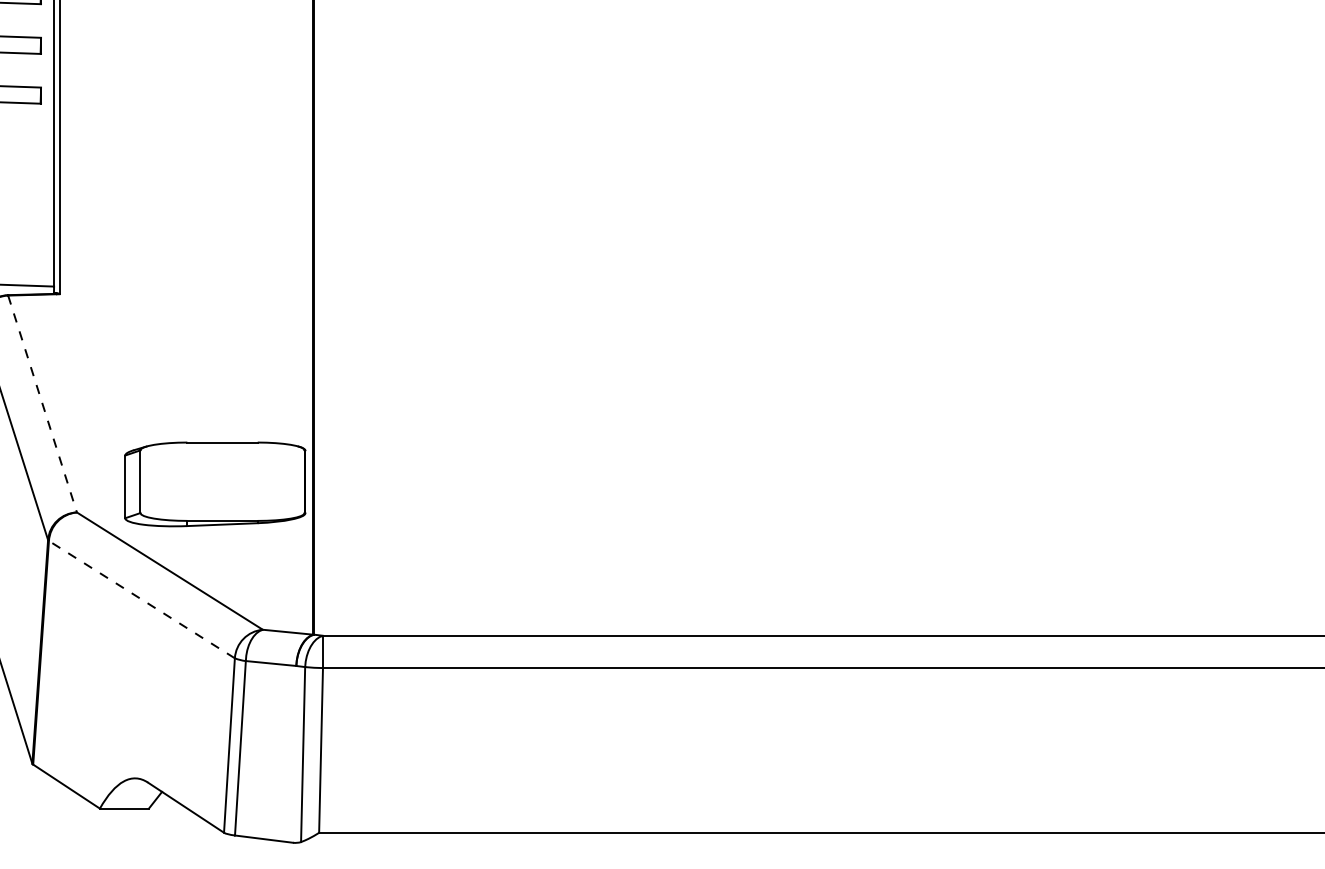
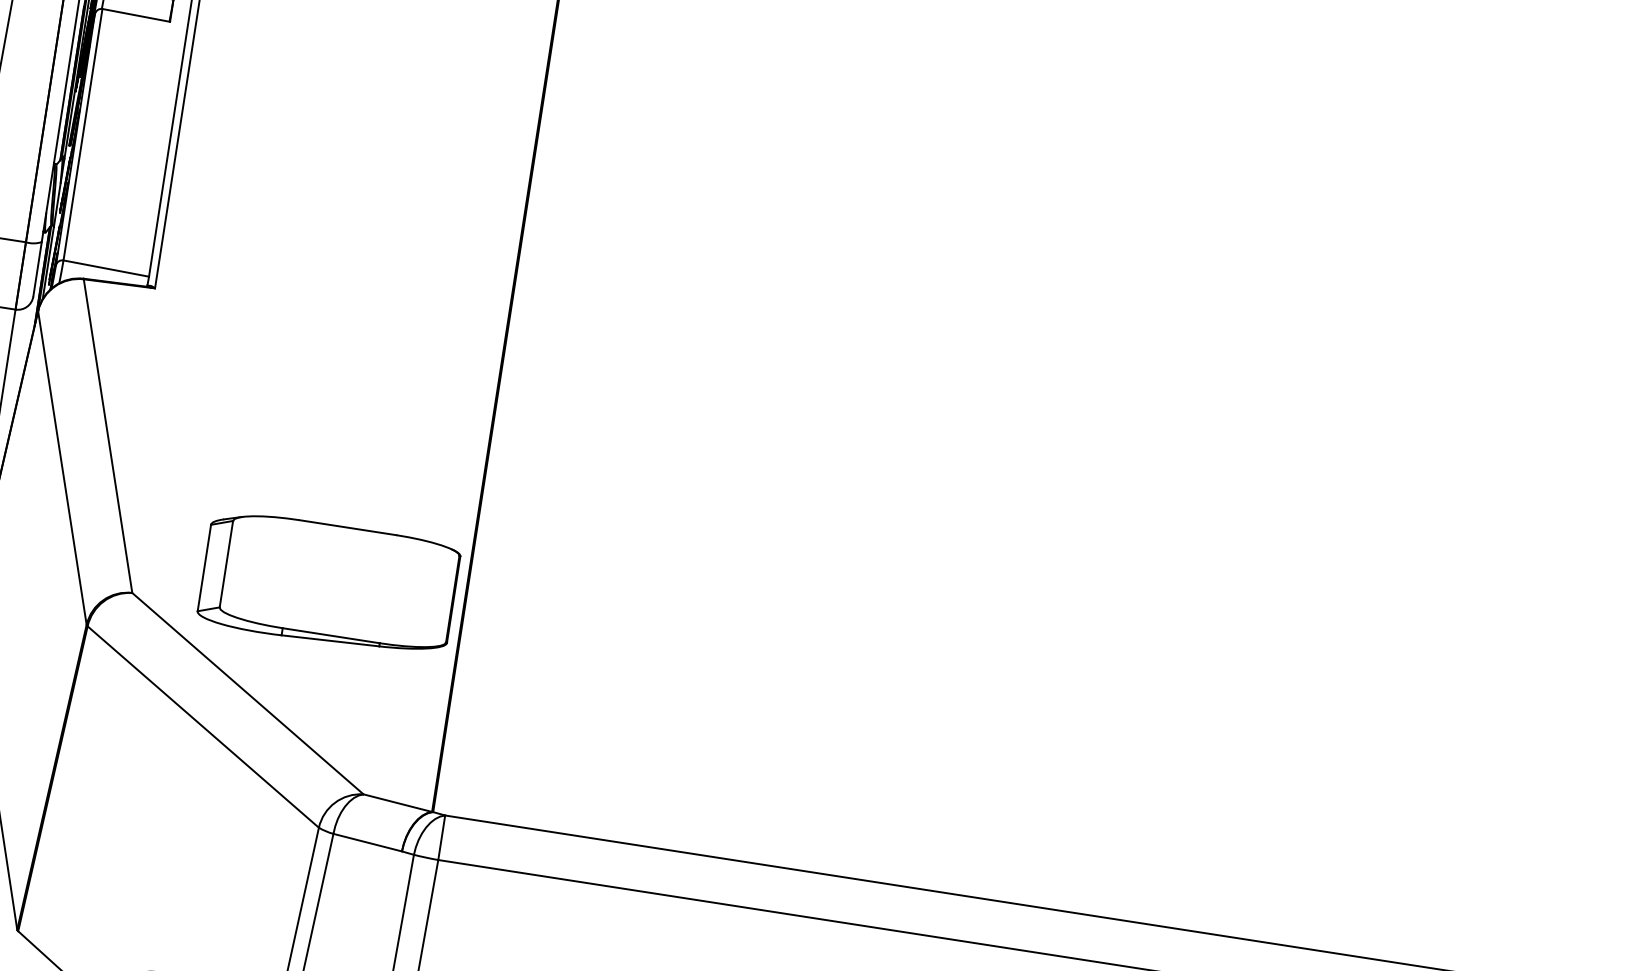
line: (42, 404) -> (107, 436), dashed -> solid
line: (141, 599) -> (202, 726), dashed -> solid

